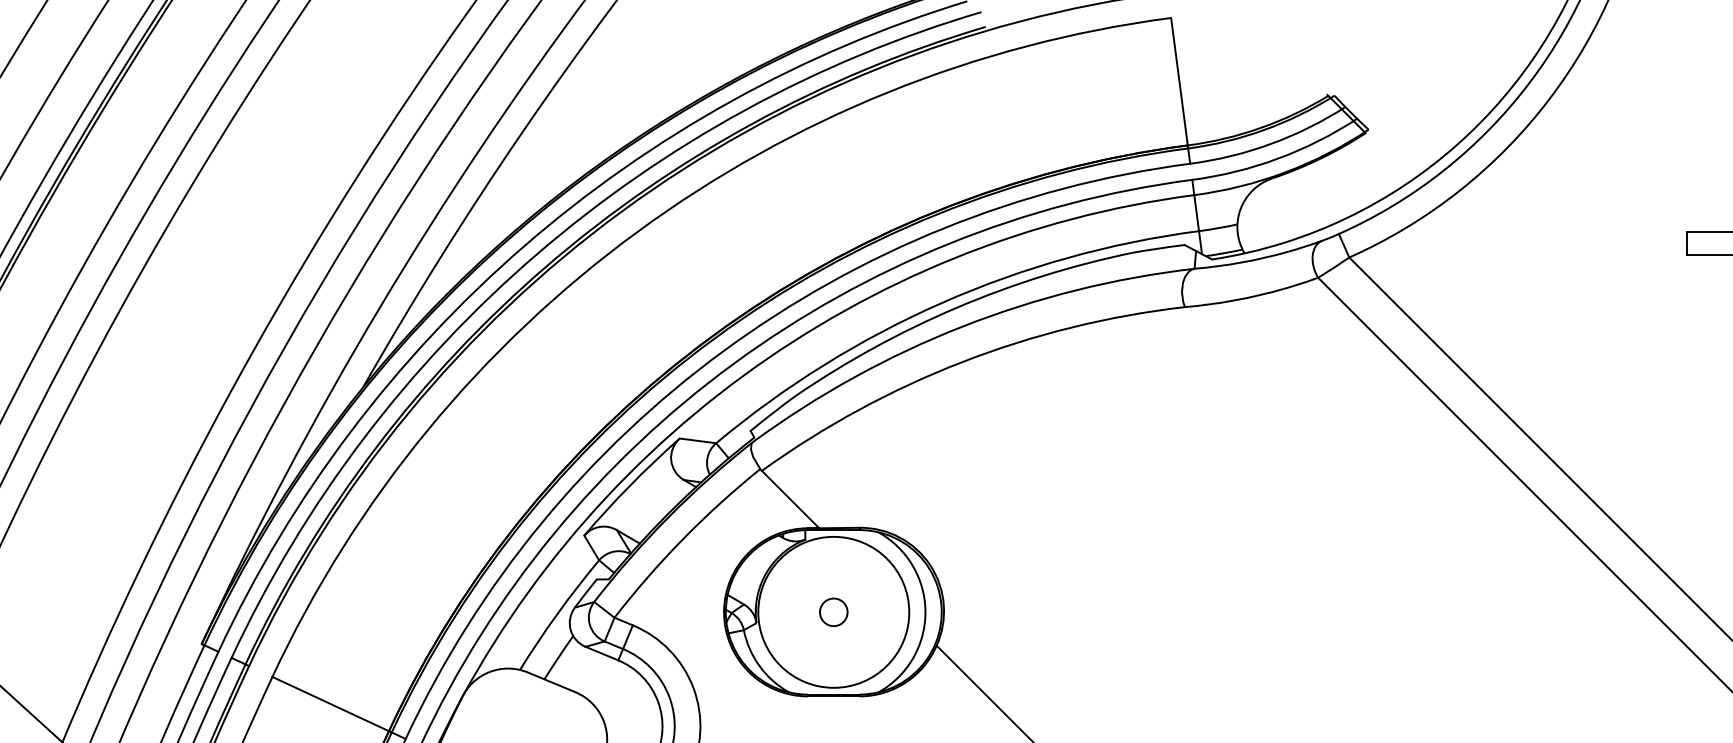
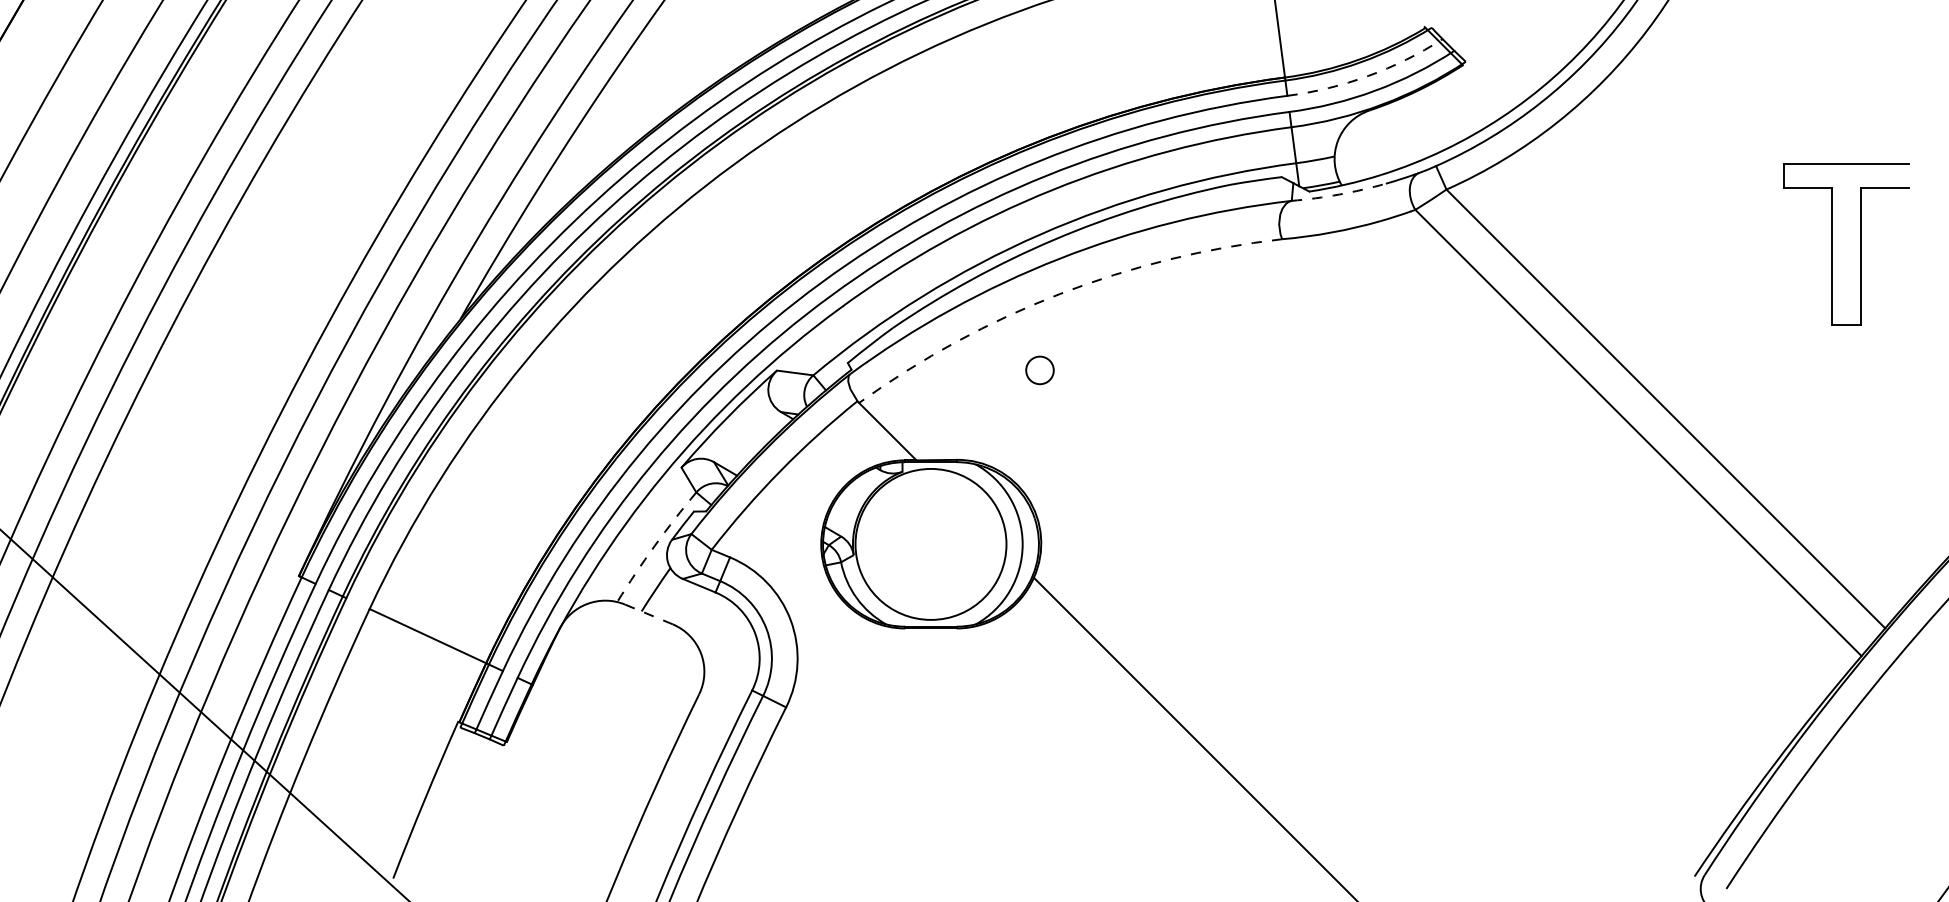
arc: (1271, 144) -> (1368, 76), solid -> dashed
arc: (1242, 262) -> (1339, 194), solid -> dashed
arc: (963, 361) -> (1060, 293), solid -> dashed
circle: (833, 612) -> (1039, 370), moved
arc: (557, 613) -> (654, 545), solid -> dashed
line: (551, 682) -> (648, 614), solid -> dashed

